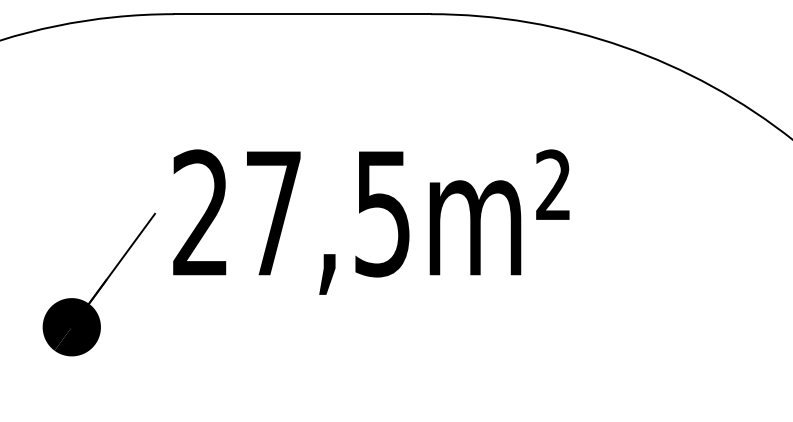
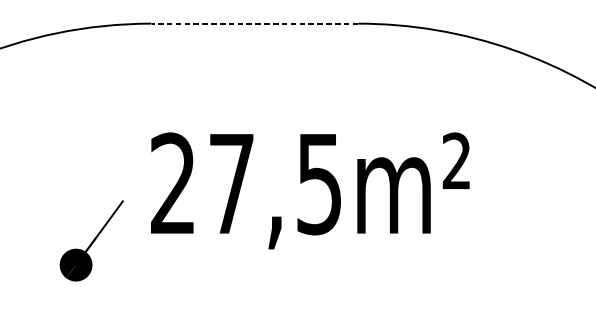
line: (302, 14) -> (254, 23), solid -> dashed
part: (99, 284) -> (91, 241), size x0.7

